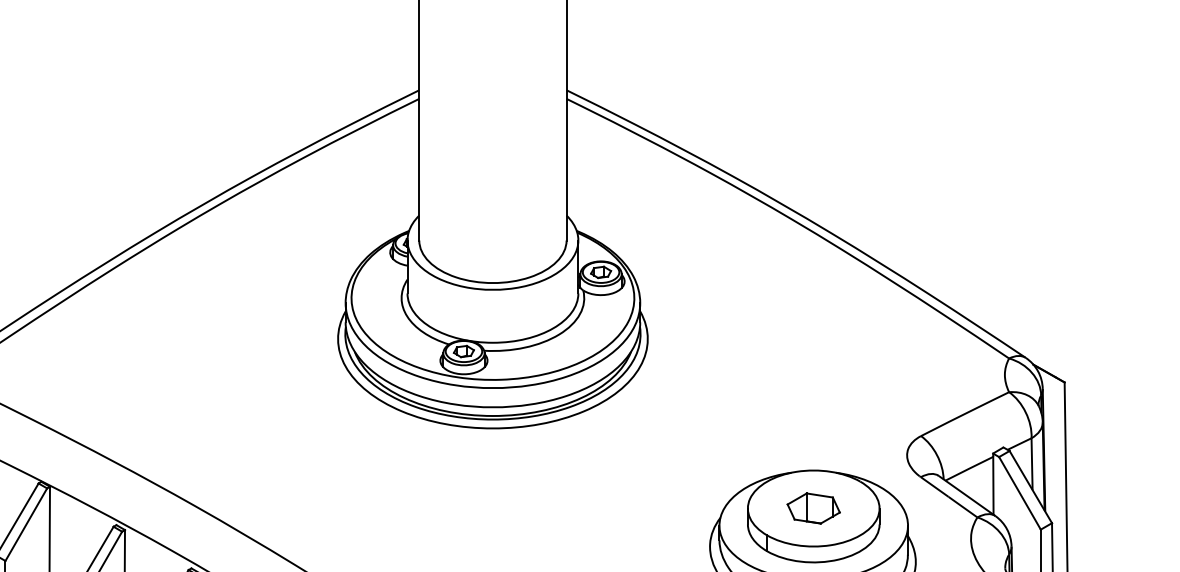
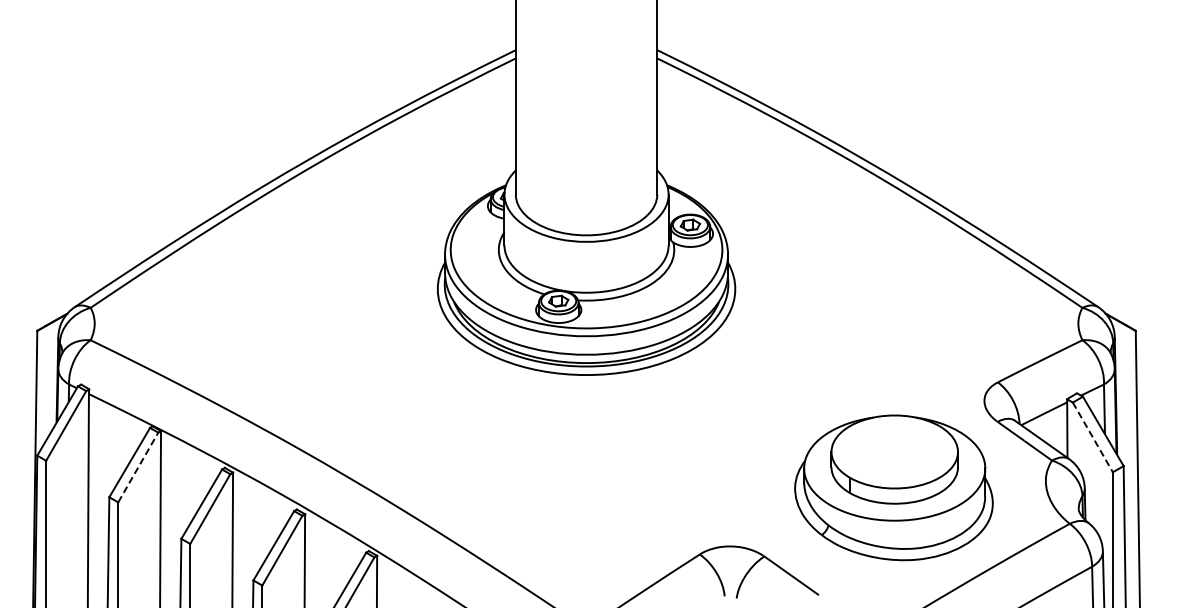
line: (1020, 493) -> (1093, 437), solid -> dashed
part: (813, 508) -> (894, 451), removed
line: (26, 524) -> (138, 467), solid -> dashed

